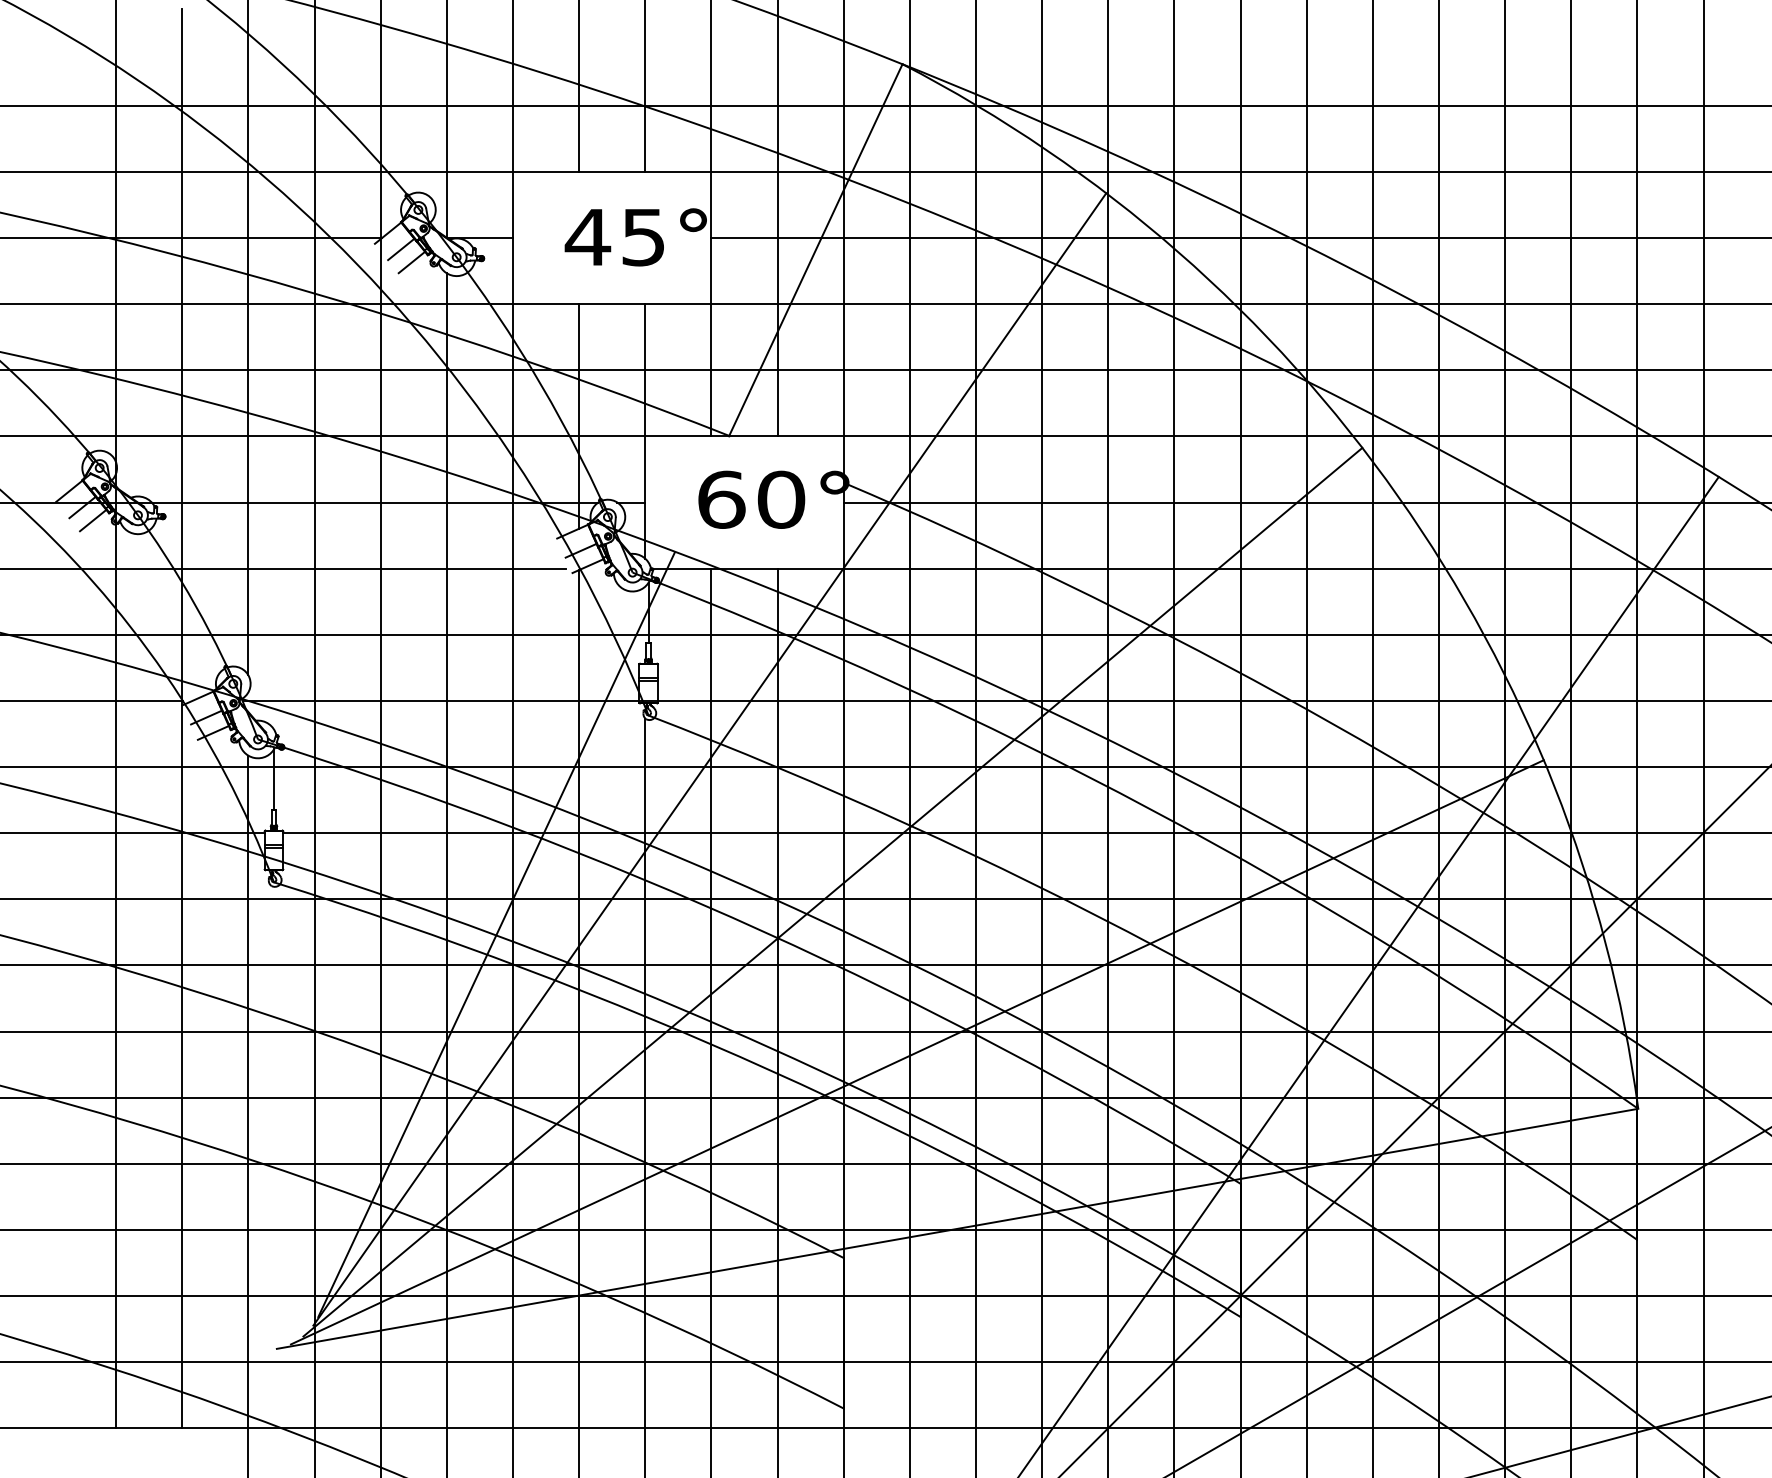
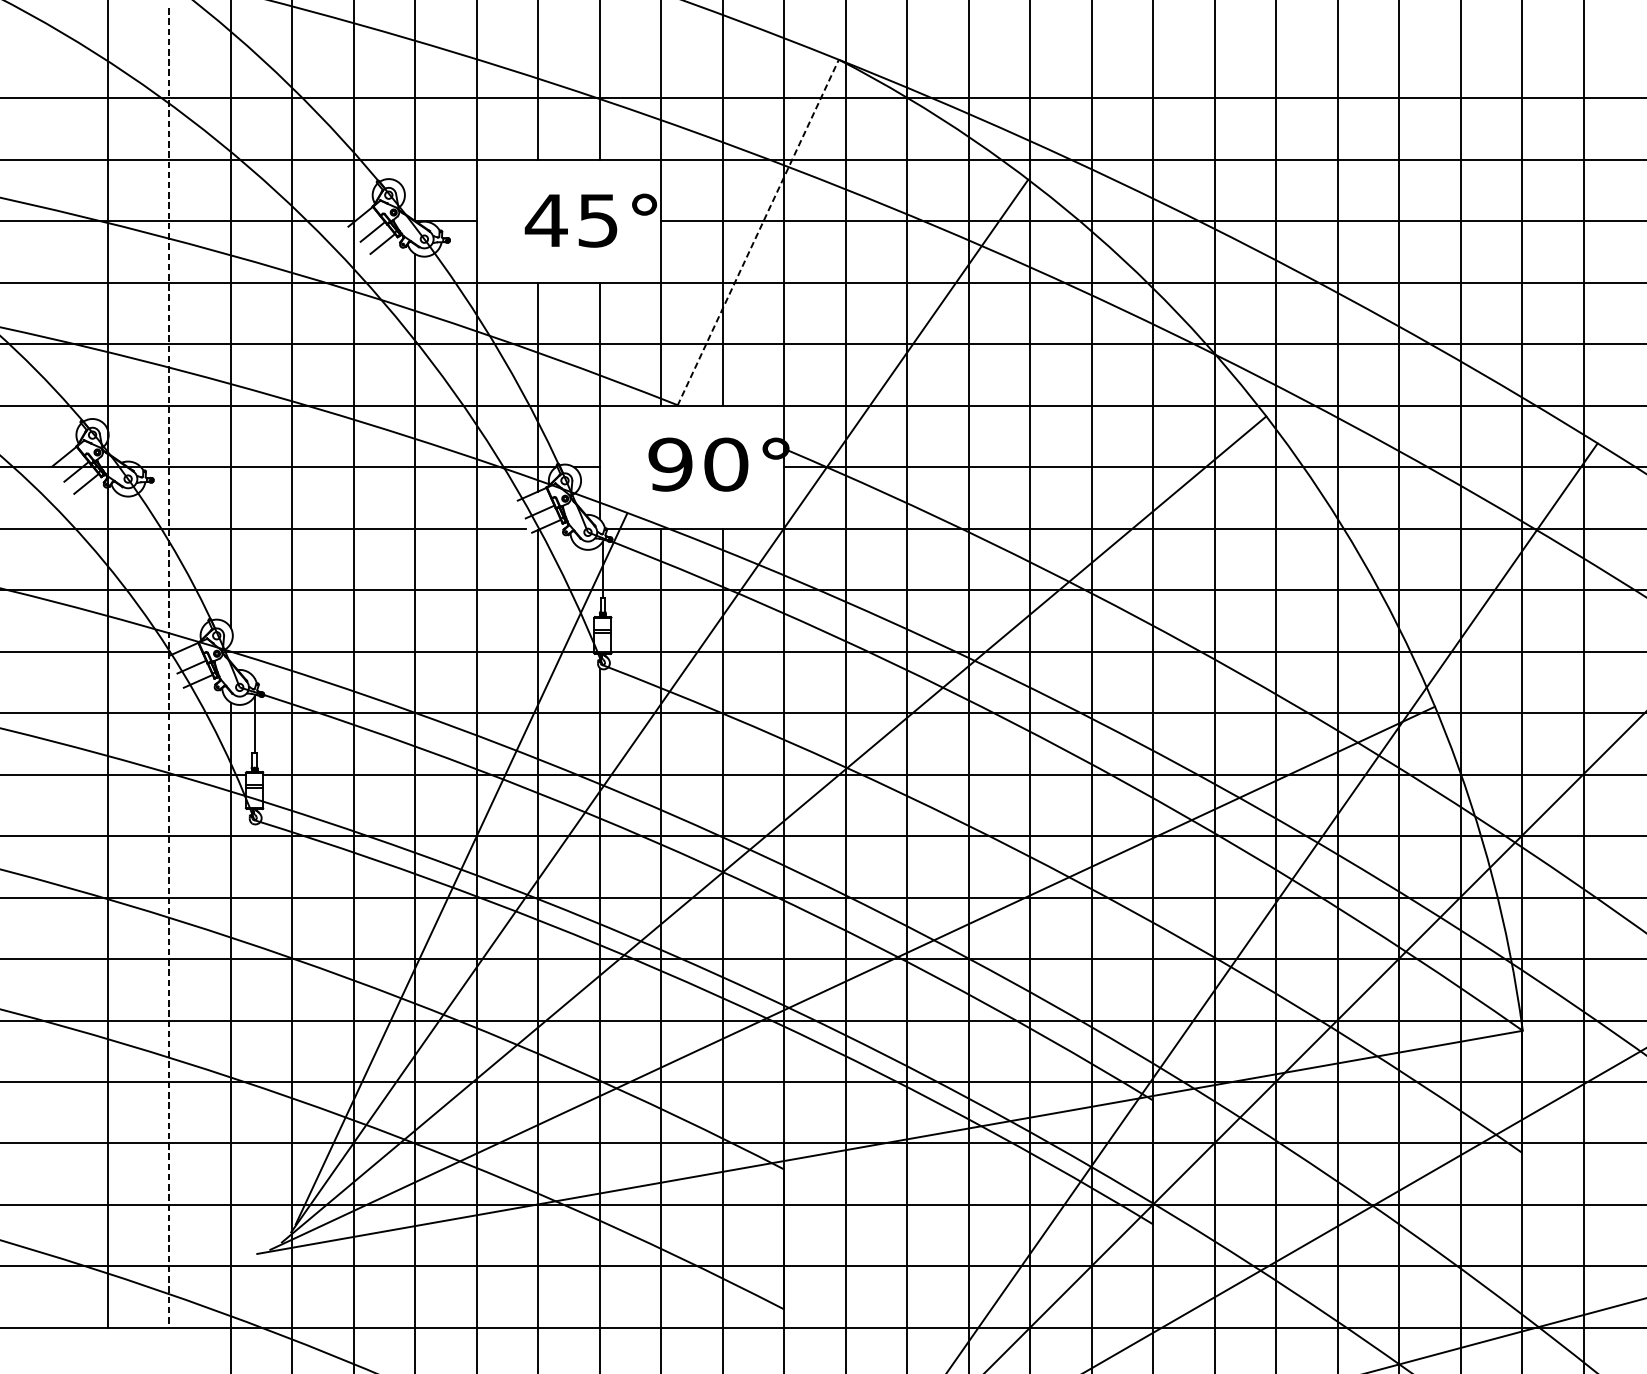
line: (815, 249) -> (757, 231), solid -> dashed
text: (721, 499) -> (670, 464), 60° -> 90°
line: (182, 718) -> (169, 667), solid -> dashed

